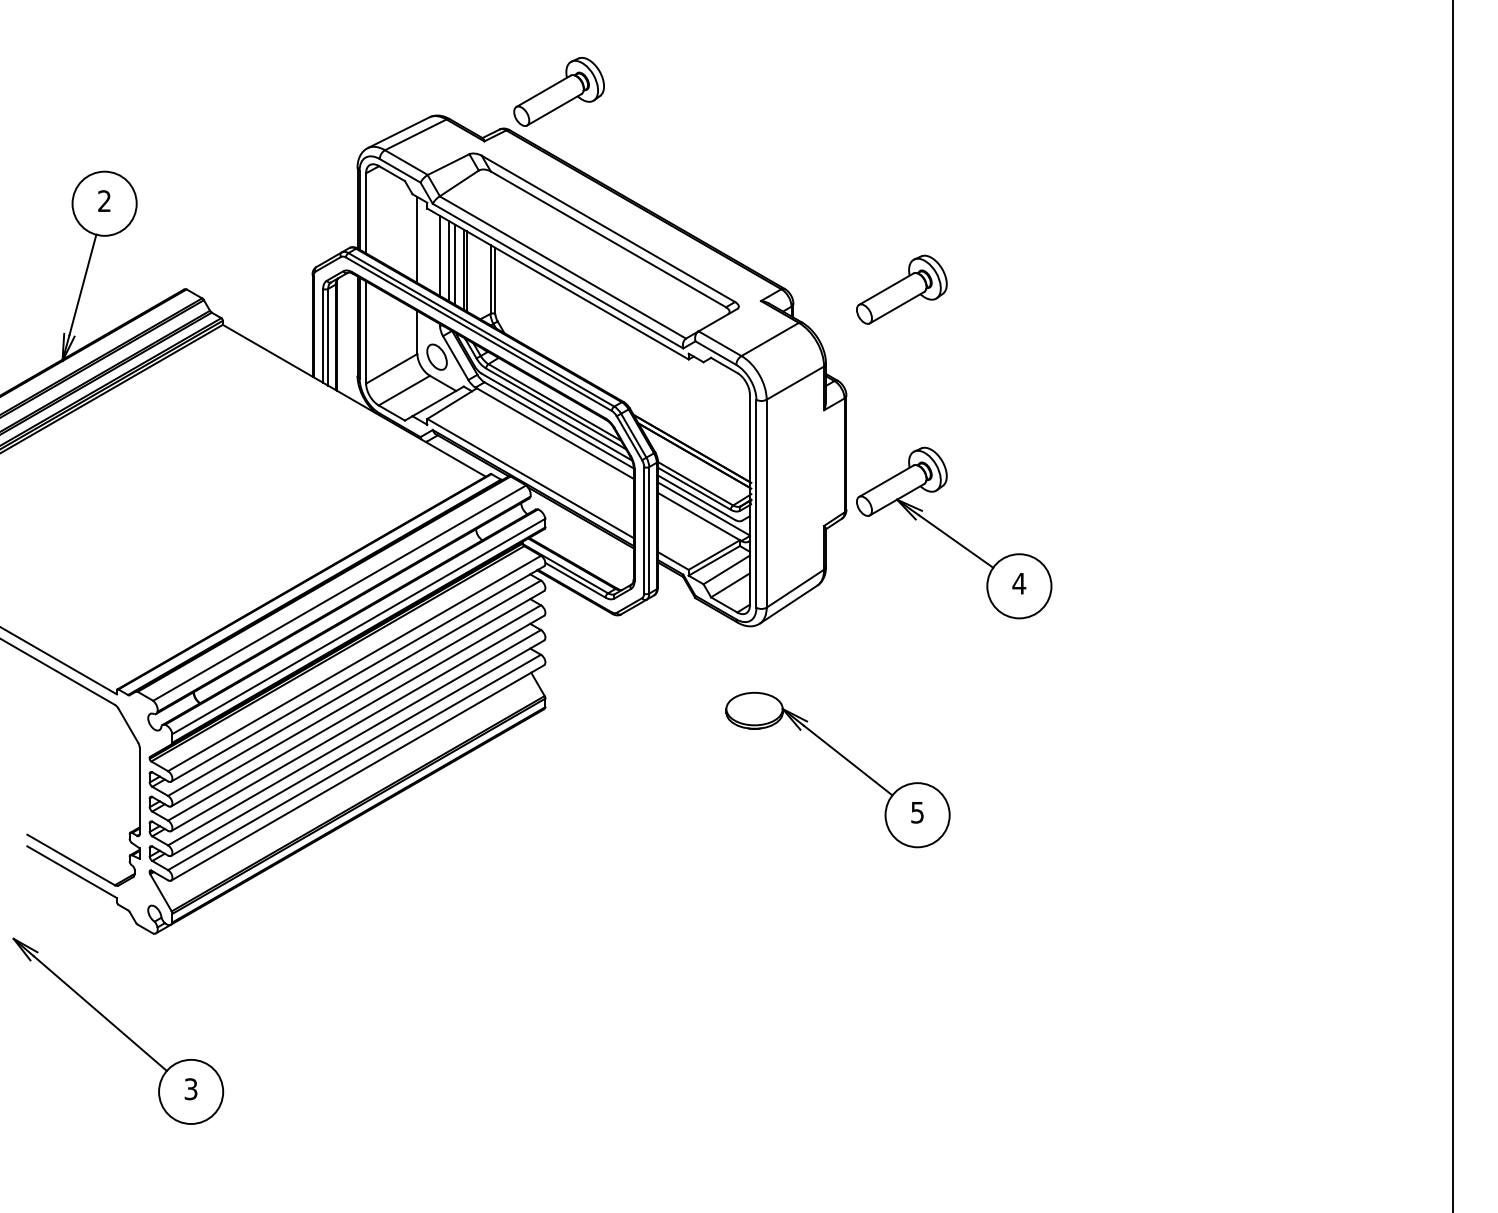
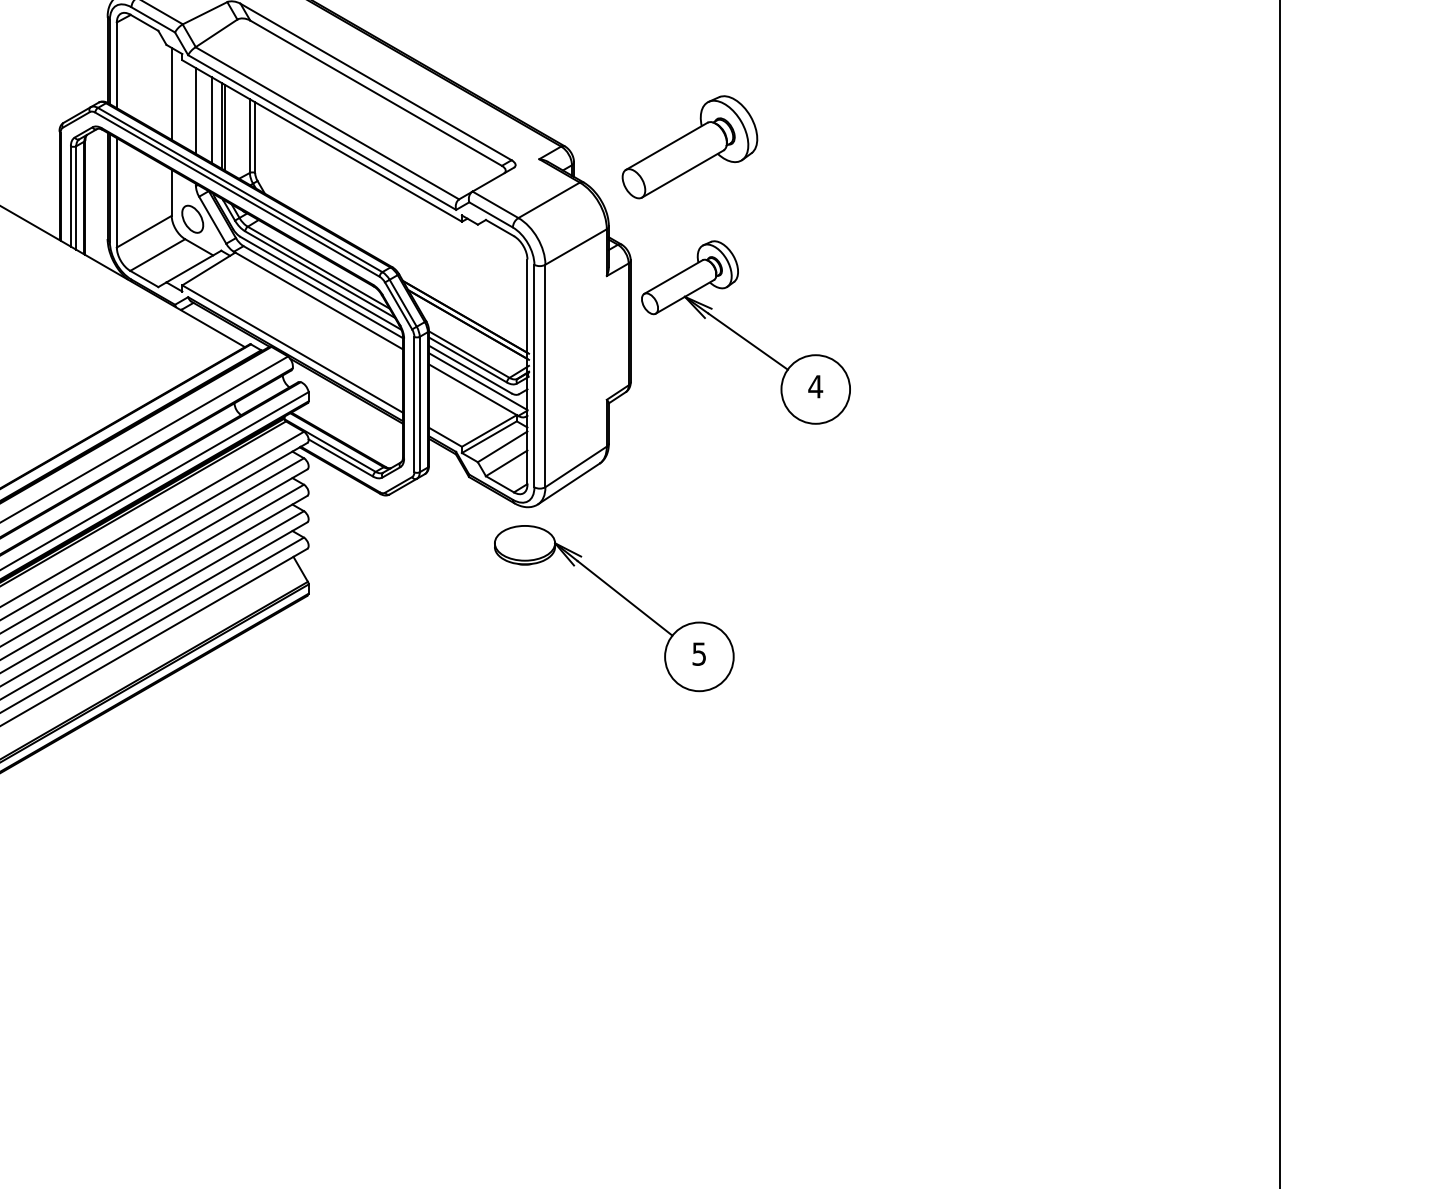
line: (449, 261) -> (206, 116), removed
part: (901, 289) -> (689, 146), size x1.4
part: (954, 532) -> (746, 331), moved
part: (843, 758) -> (620, 596), moved

